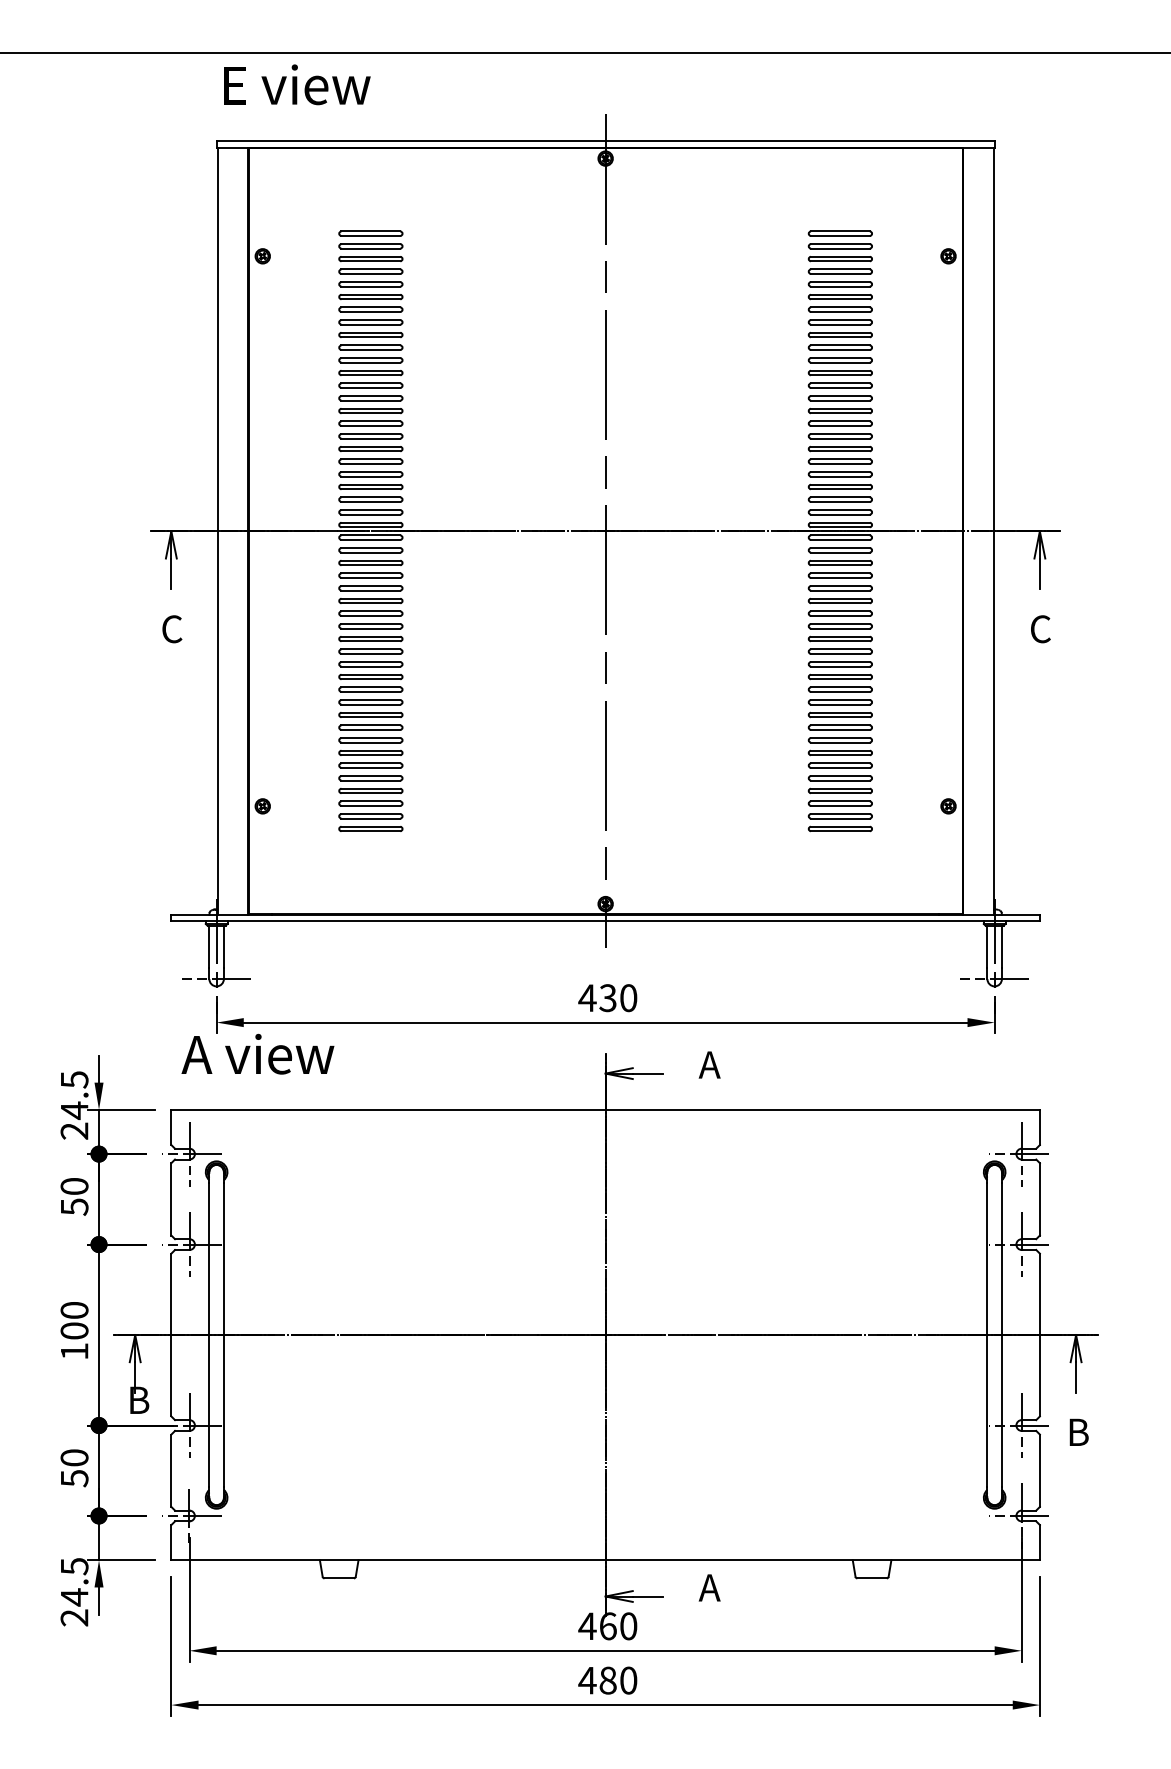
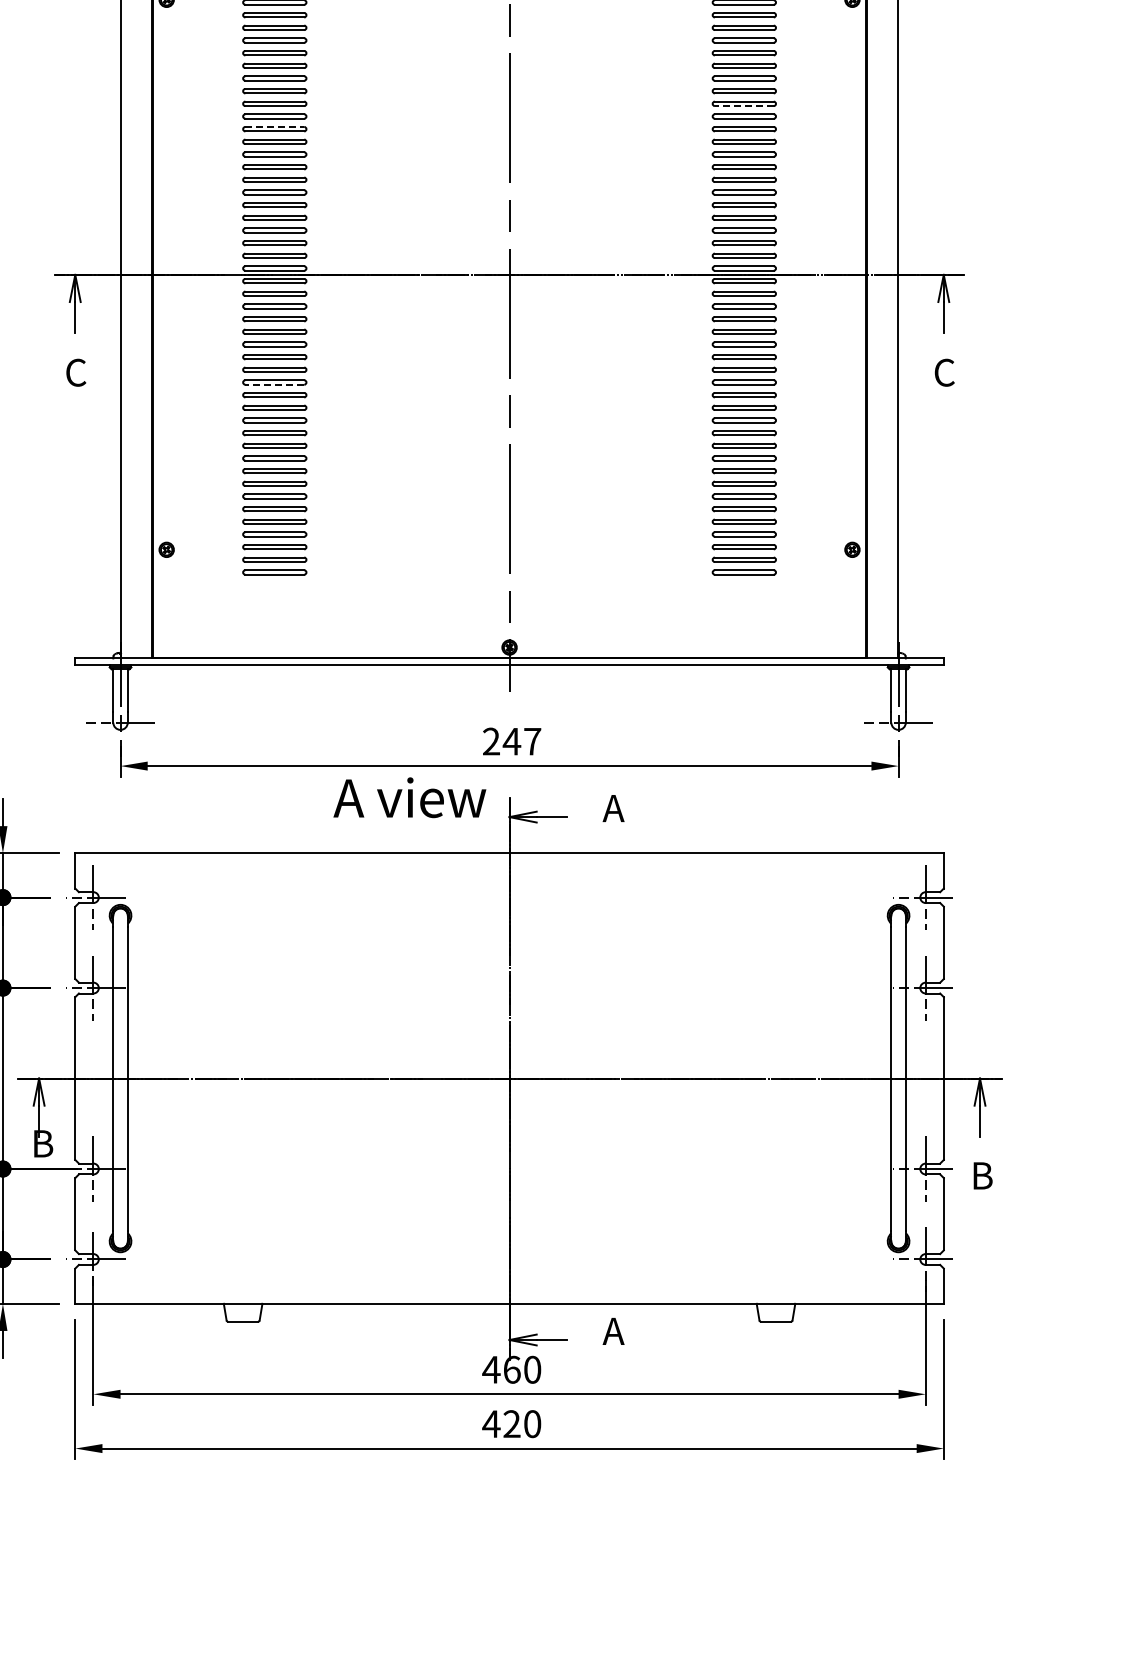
line: (839, 362) -> (743, 106), solid -> dashed
line: (371, 383) -> (275, 127), solid -> dashed
line: (370, 641) -> (274, 385), solid -> dashed
text: (607, 998) -> (511, 742), 430 -> 247
text: (257, 1053) -> (409, 797), moved
text: (607, 1680) -> (511, 1424), 480 -> 420

